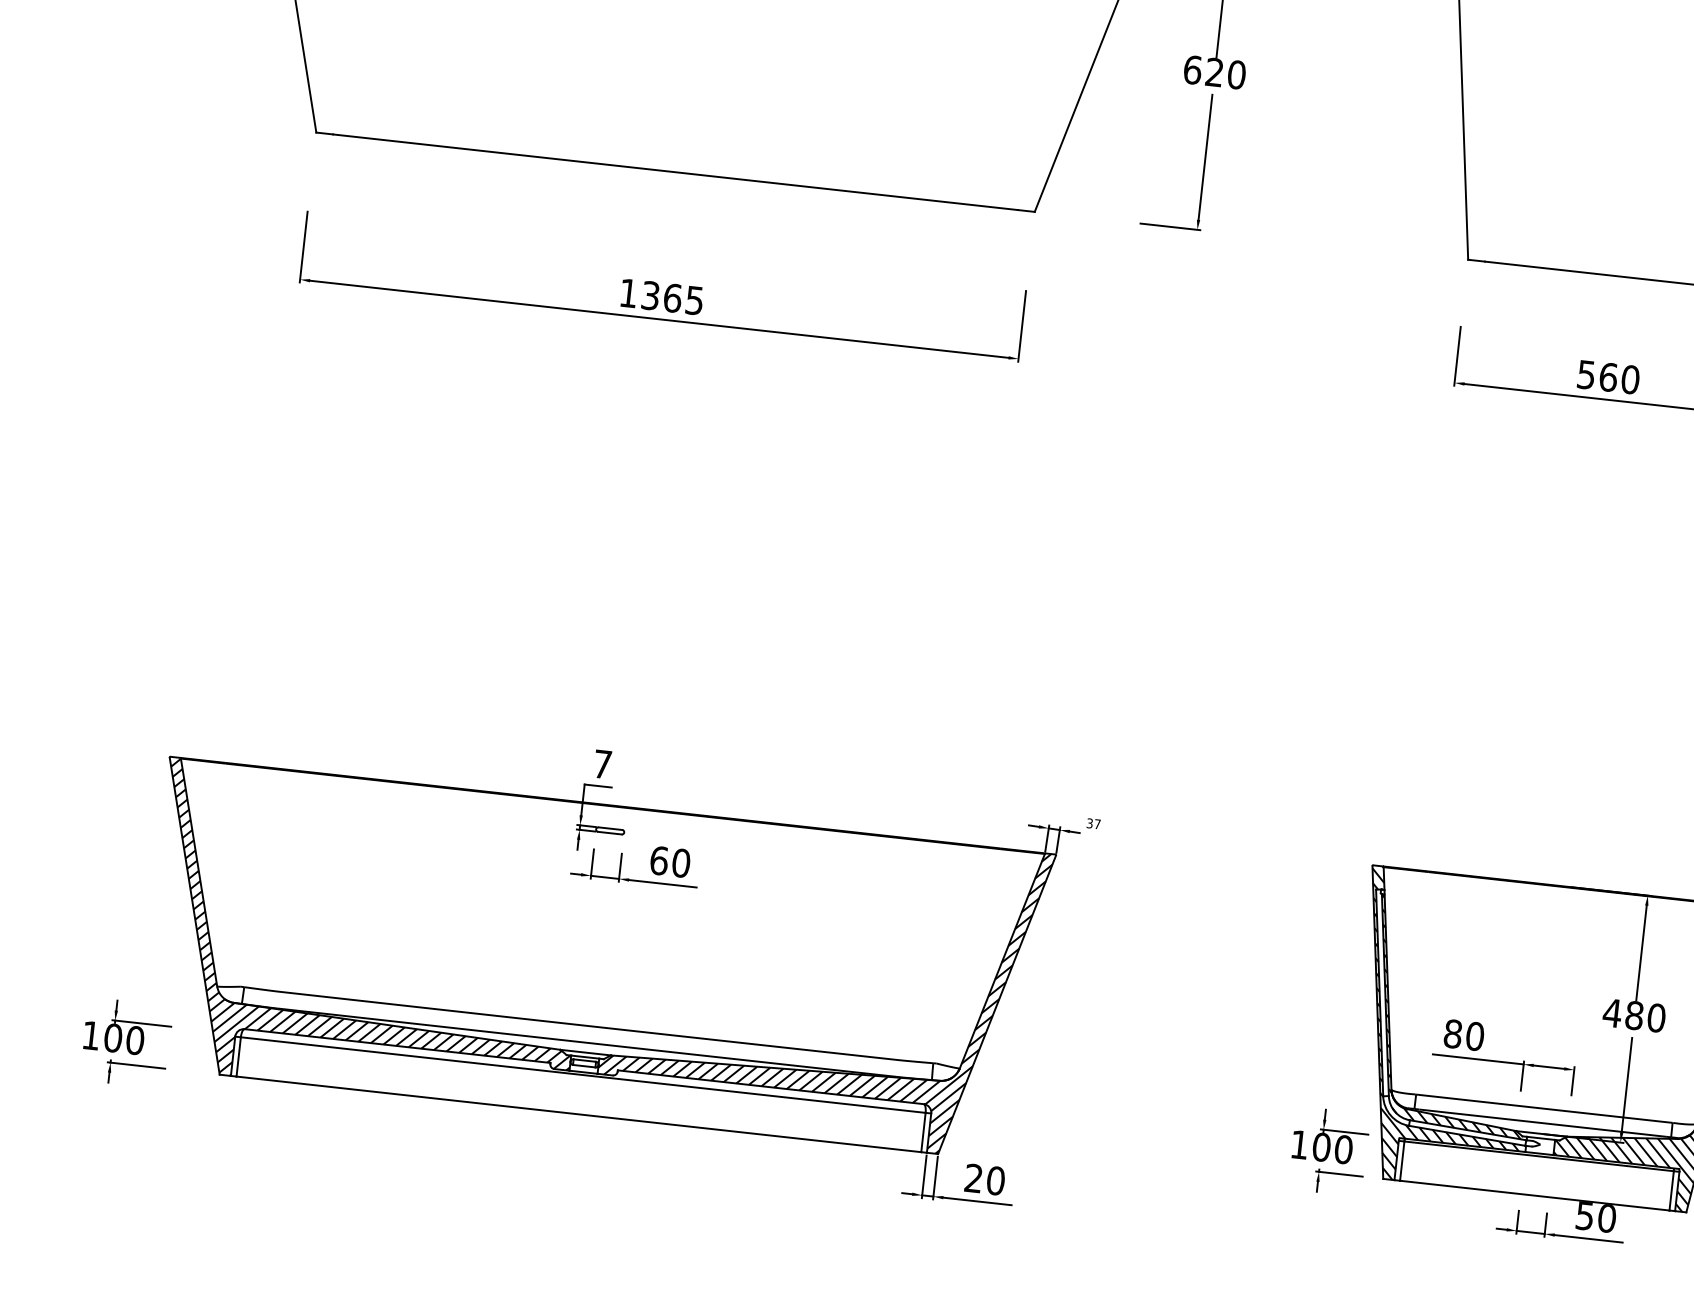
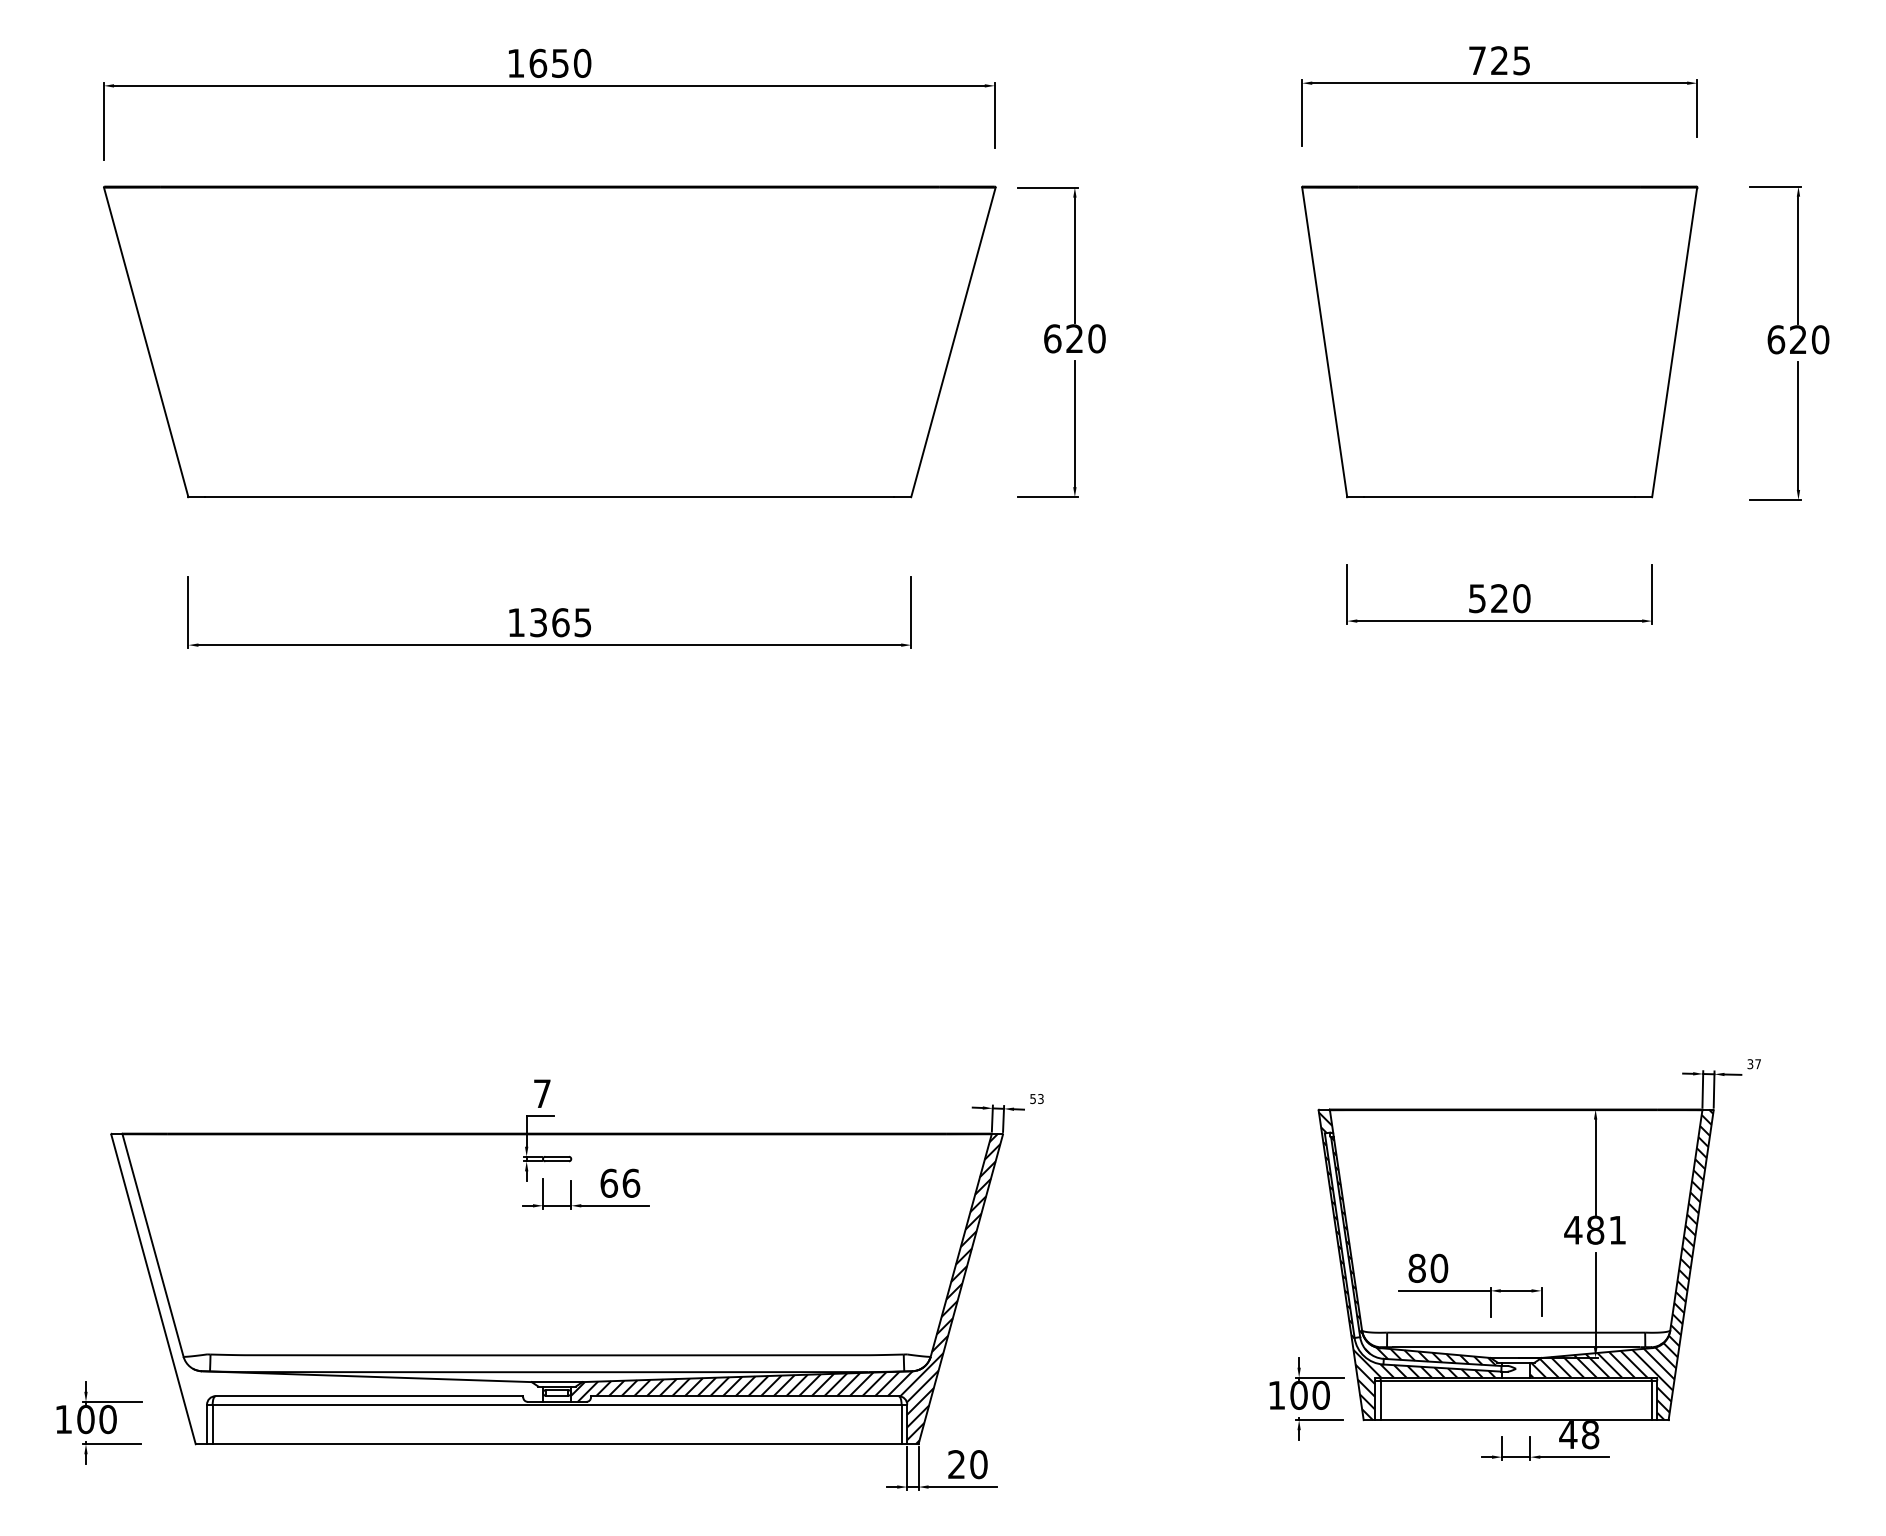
text: (1608, 377) -> (1499, 598), 560 -> 520
text: (1093, 824) -> (1036, 1099), 37 -> 53
text: (681, 862) -> (631, 1182), 60 -> 66
hatch: (368, 935) -> (328, 1289), removed
text: (1656, 1017) -> (1617, 1229), 480 -> 481
text: (1596, 1217) -> (1579, 1435), 50 -> 48

